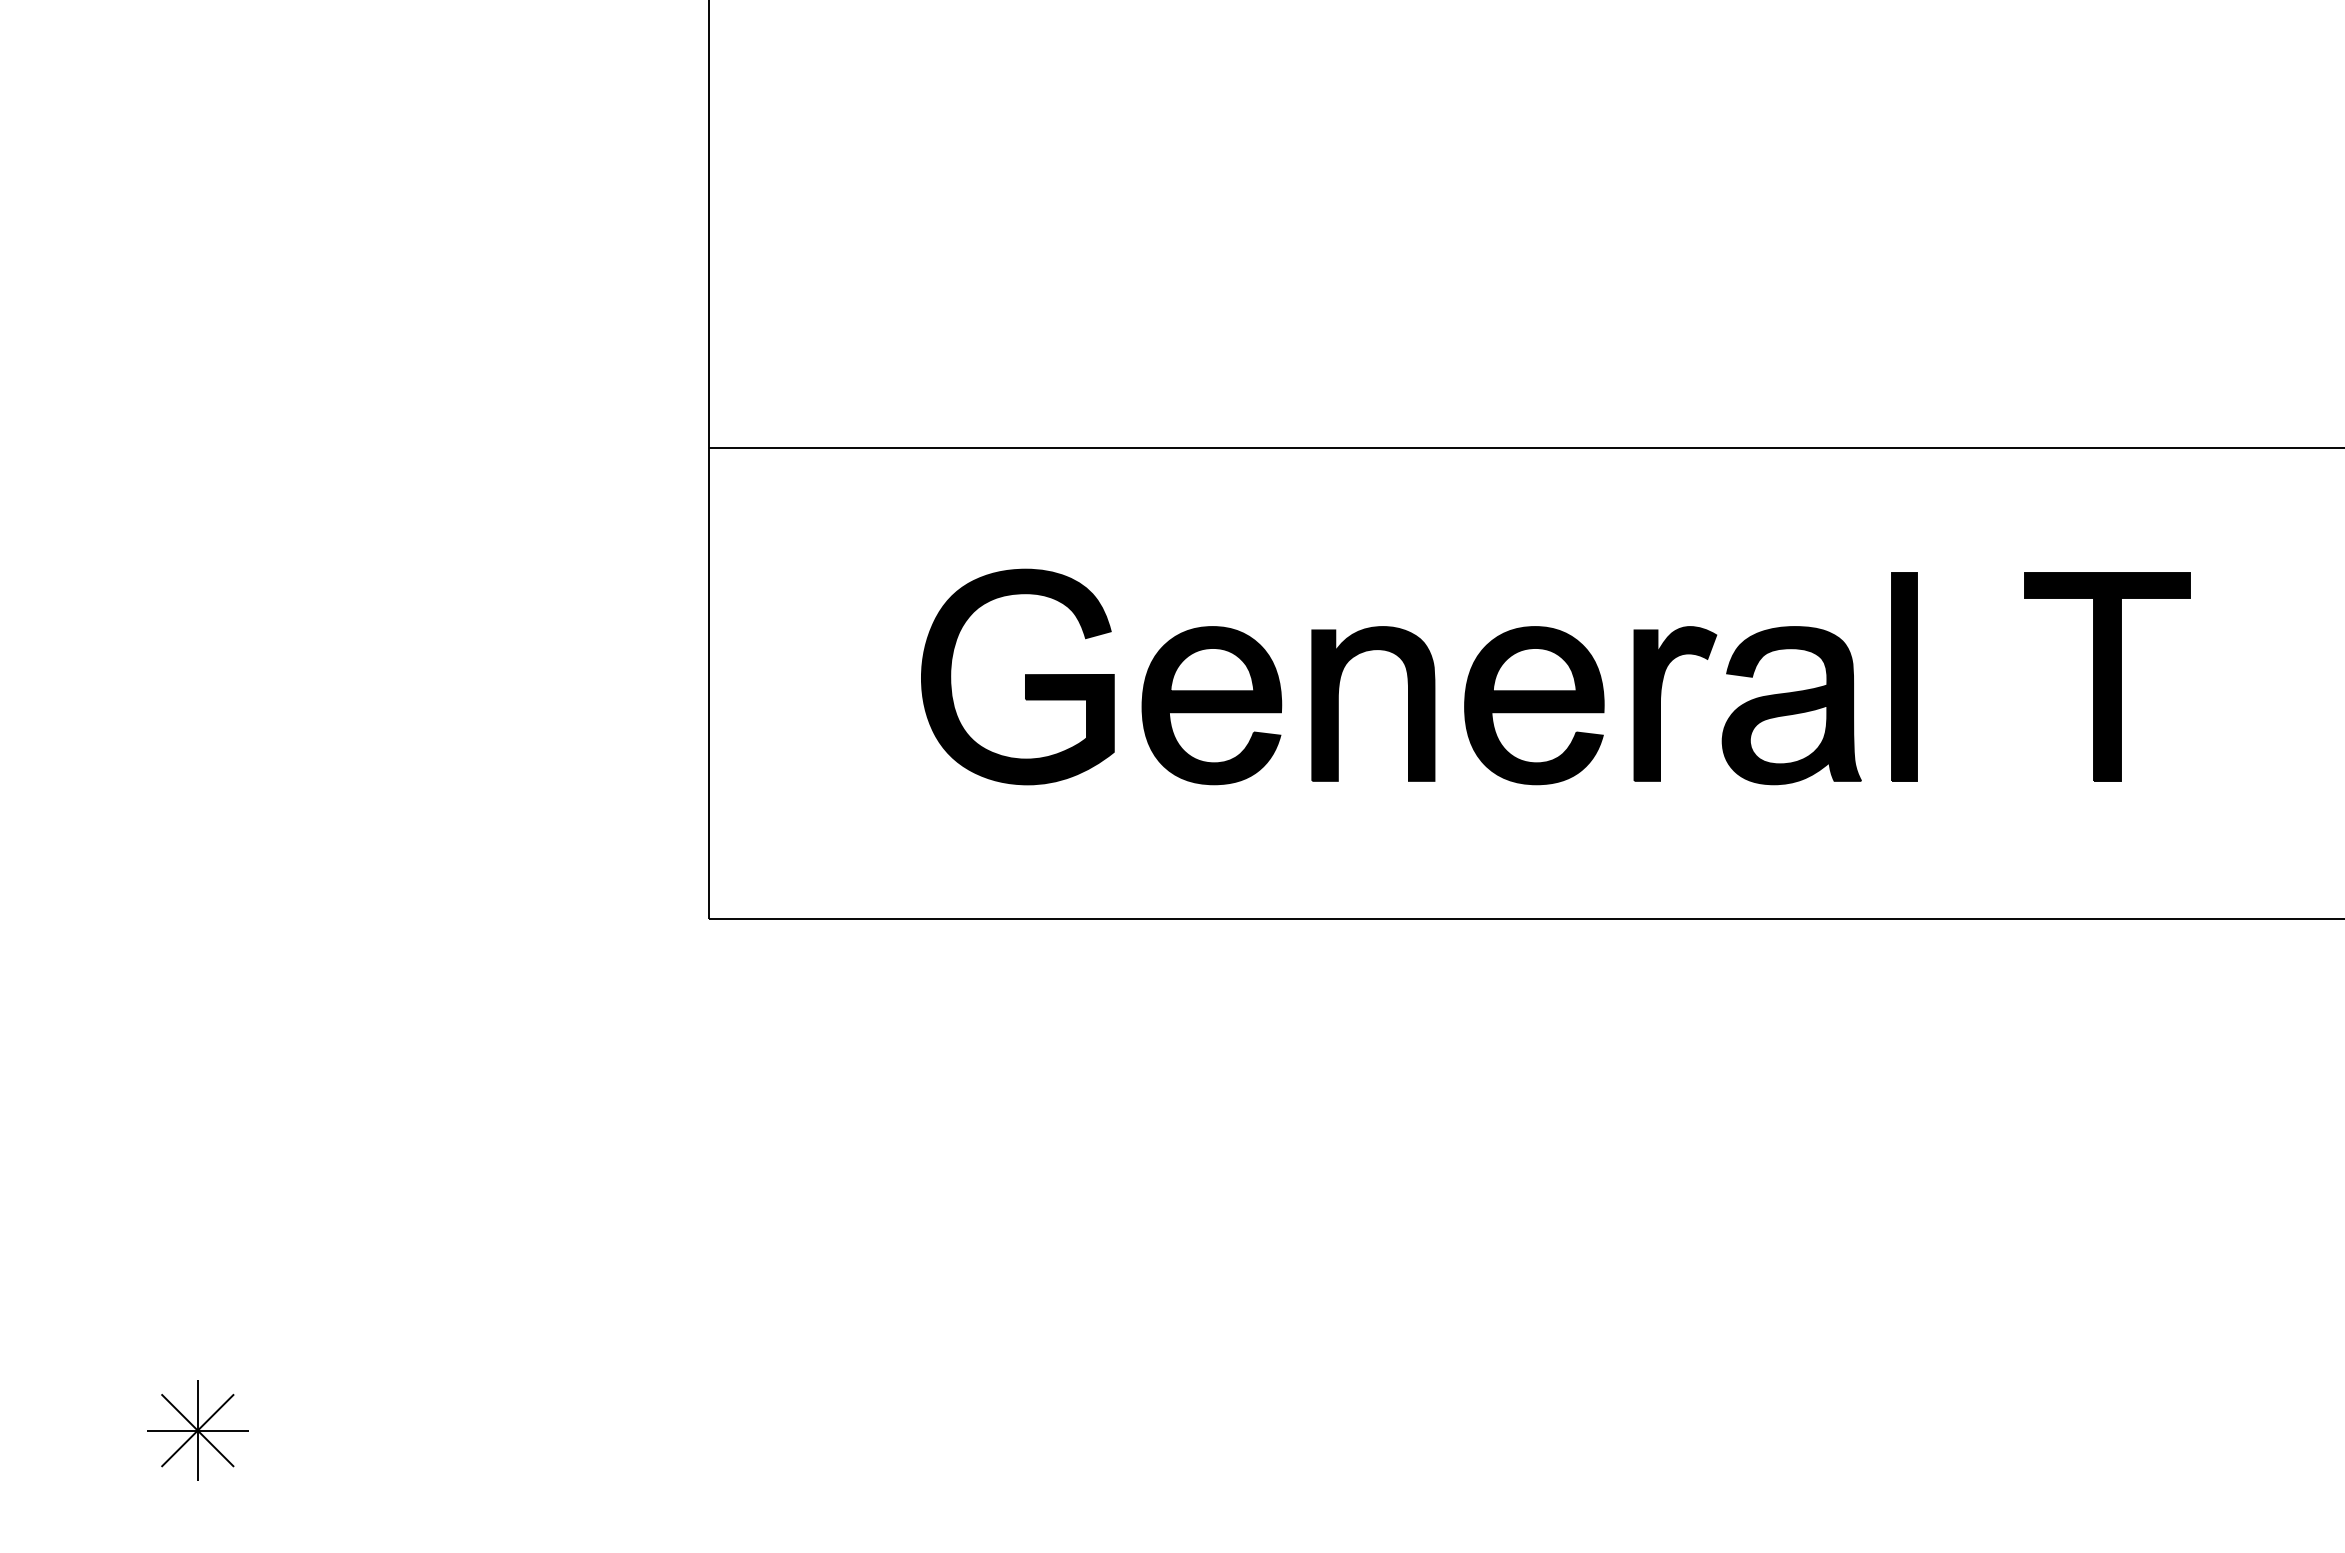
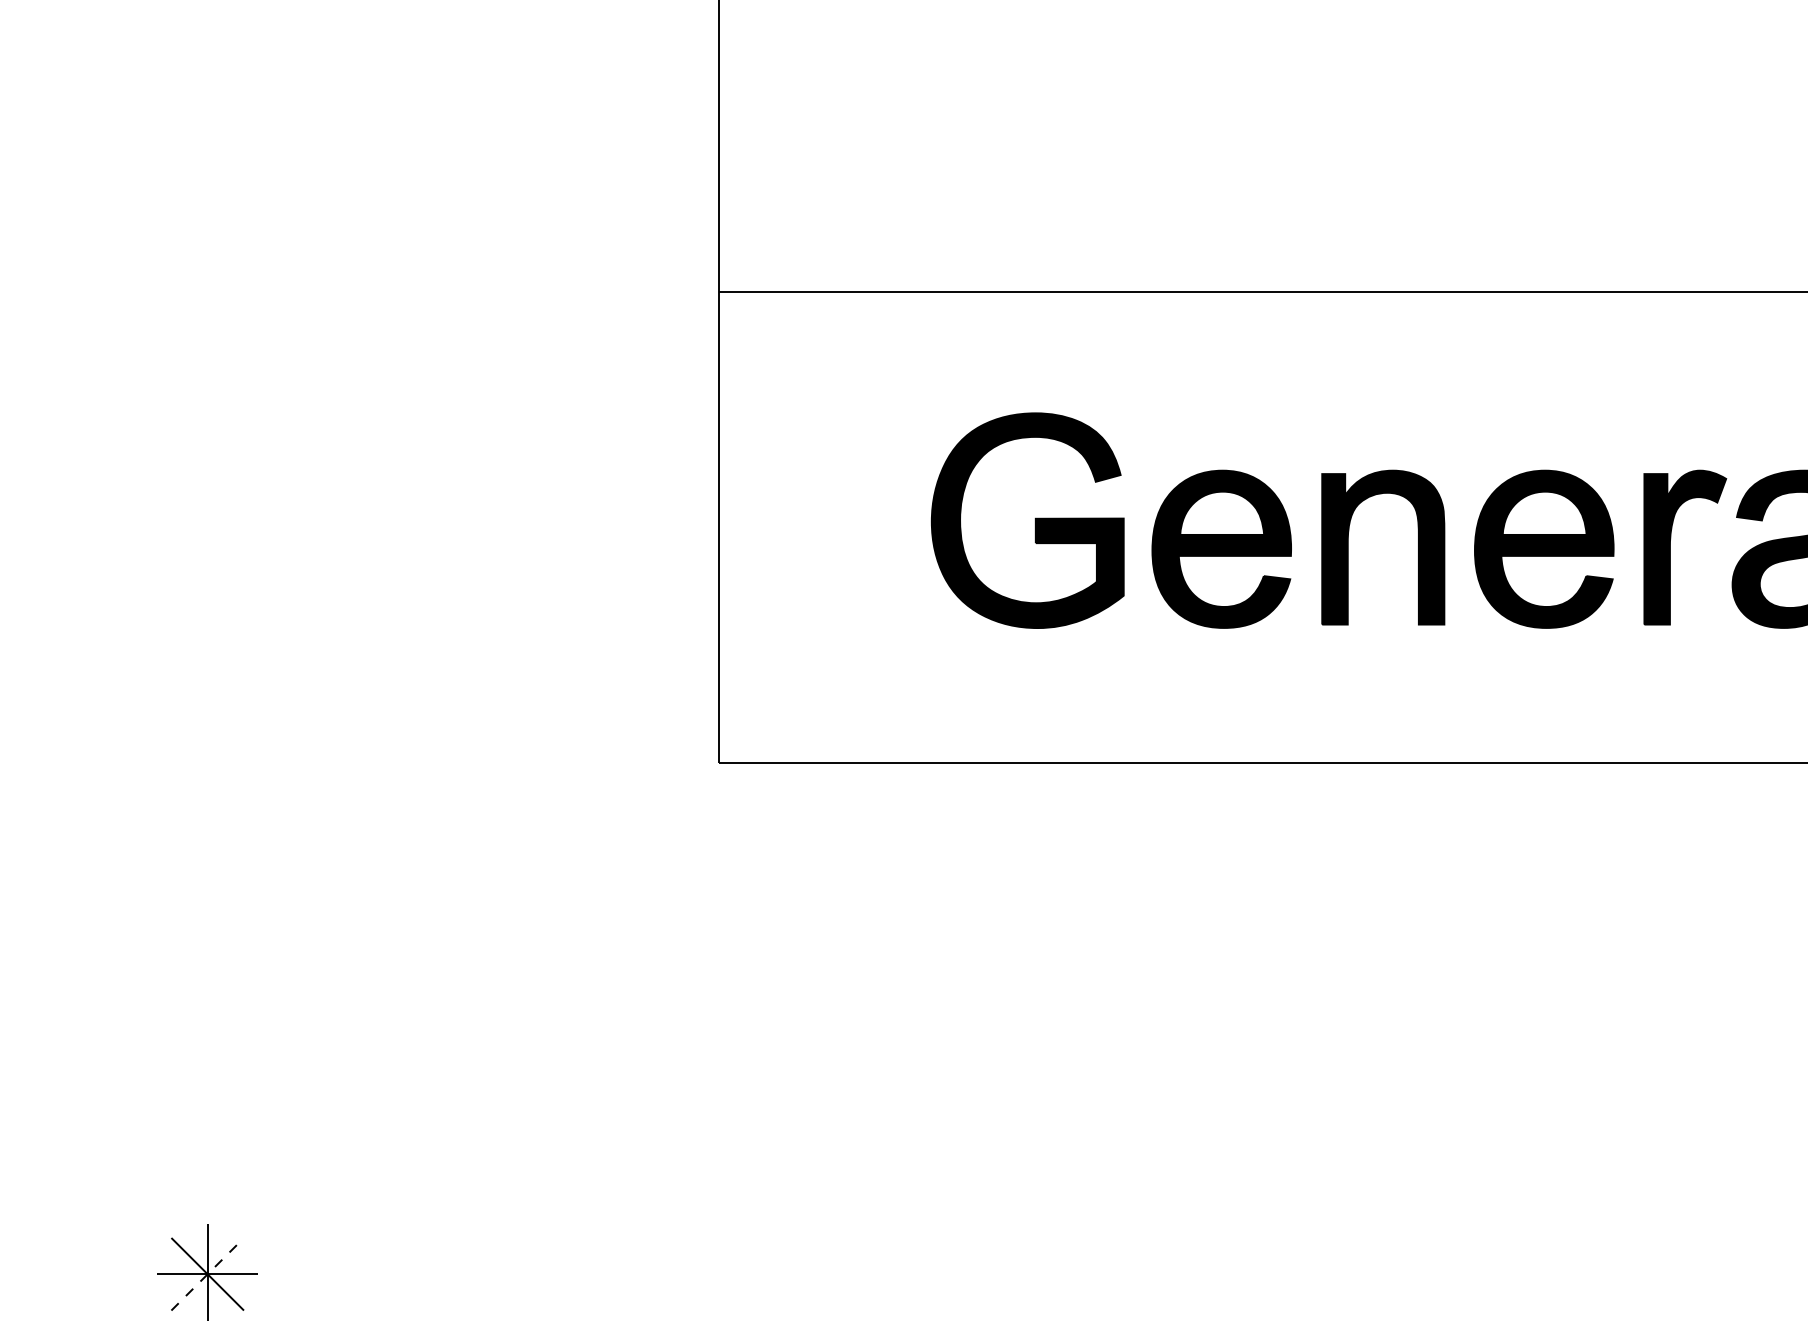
line: (198, 1430) -> (208, 1274), solid -> dashed

